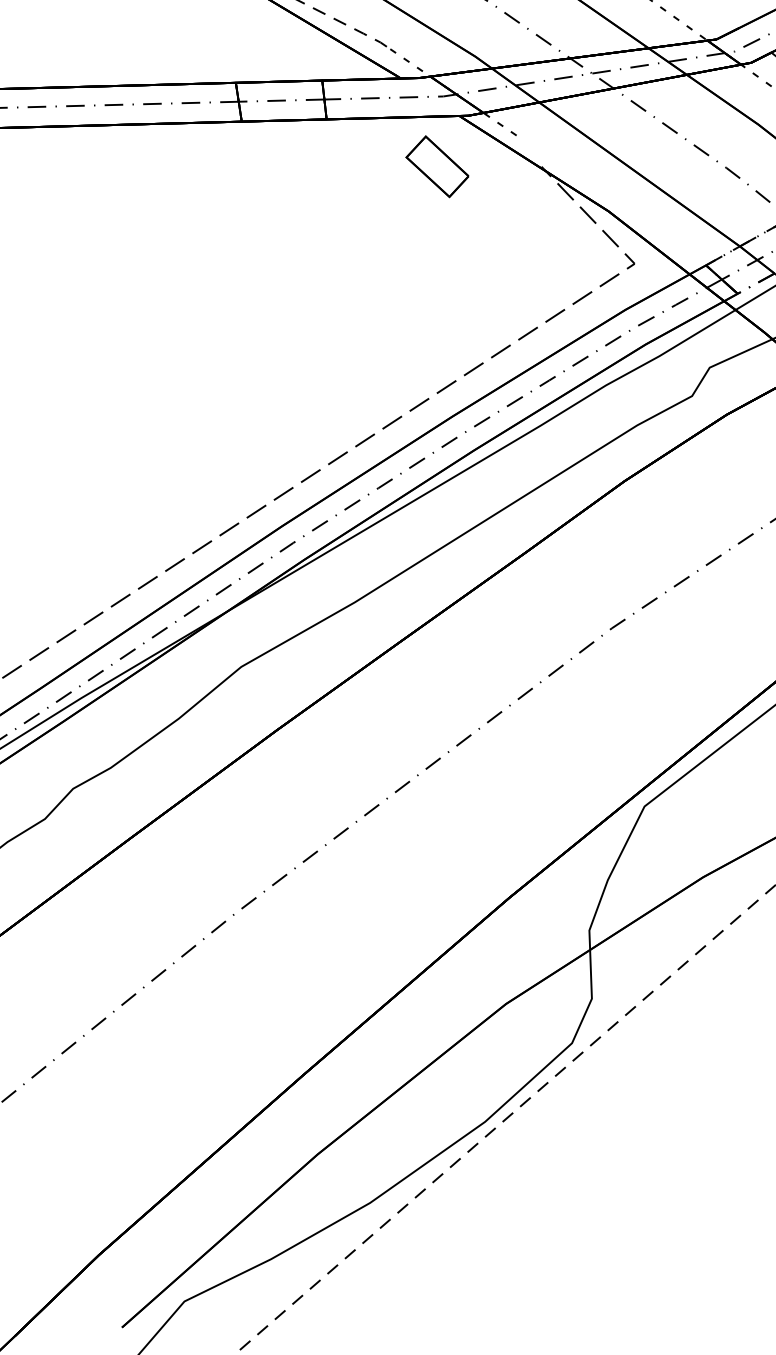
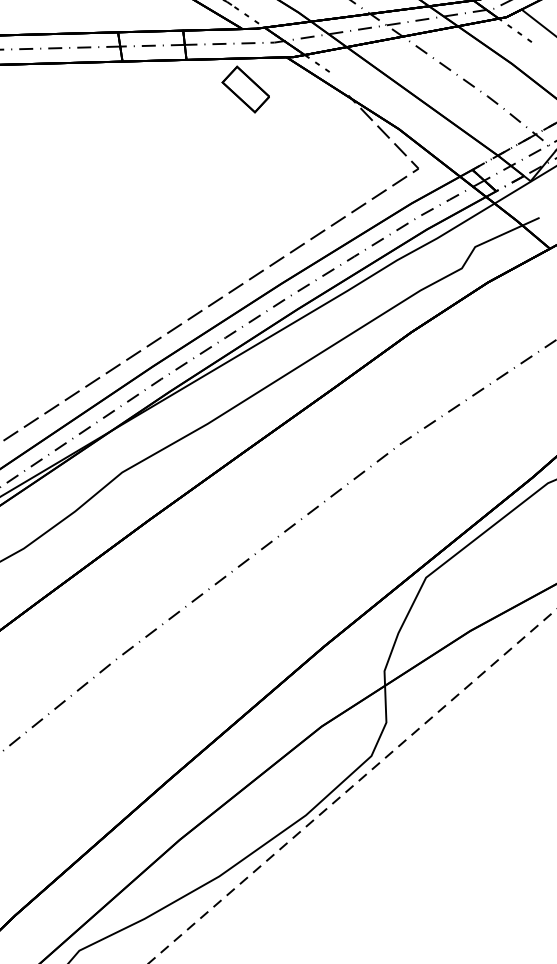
part: (437, 166) -> (245, 89), moved

